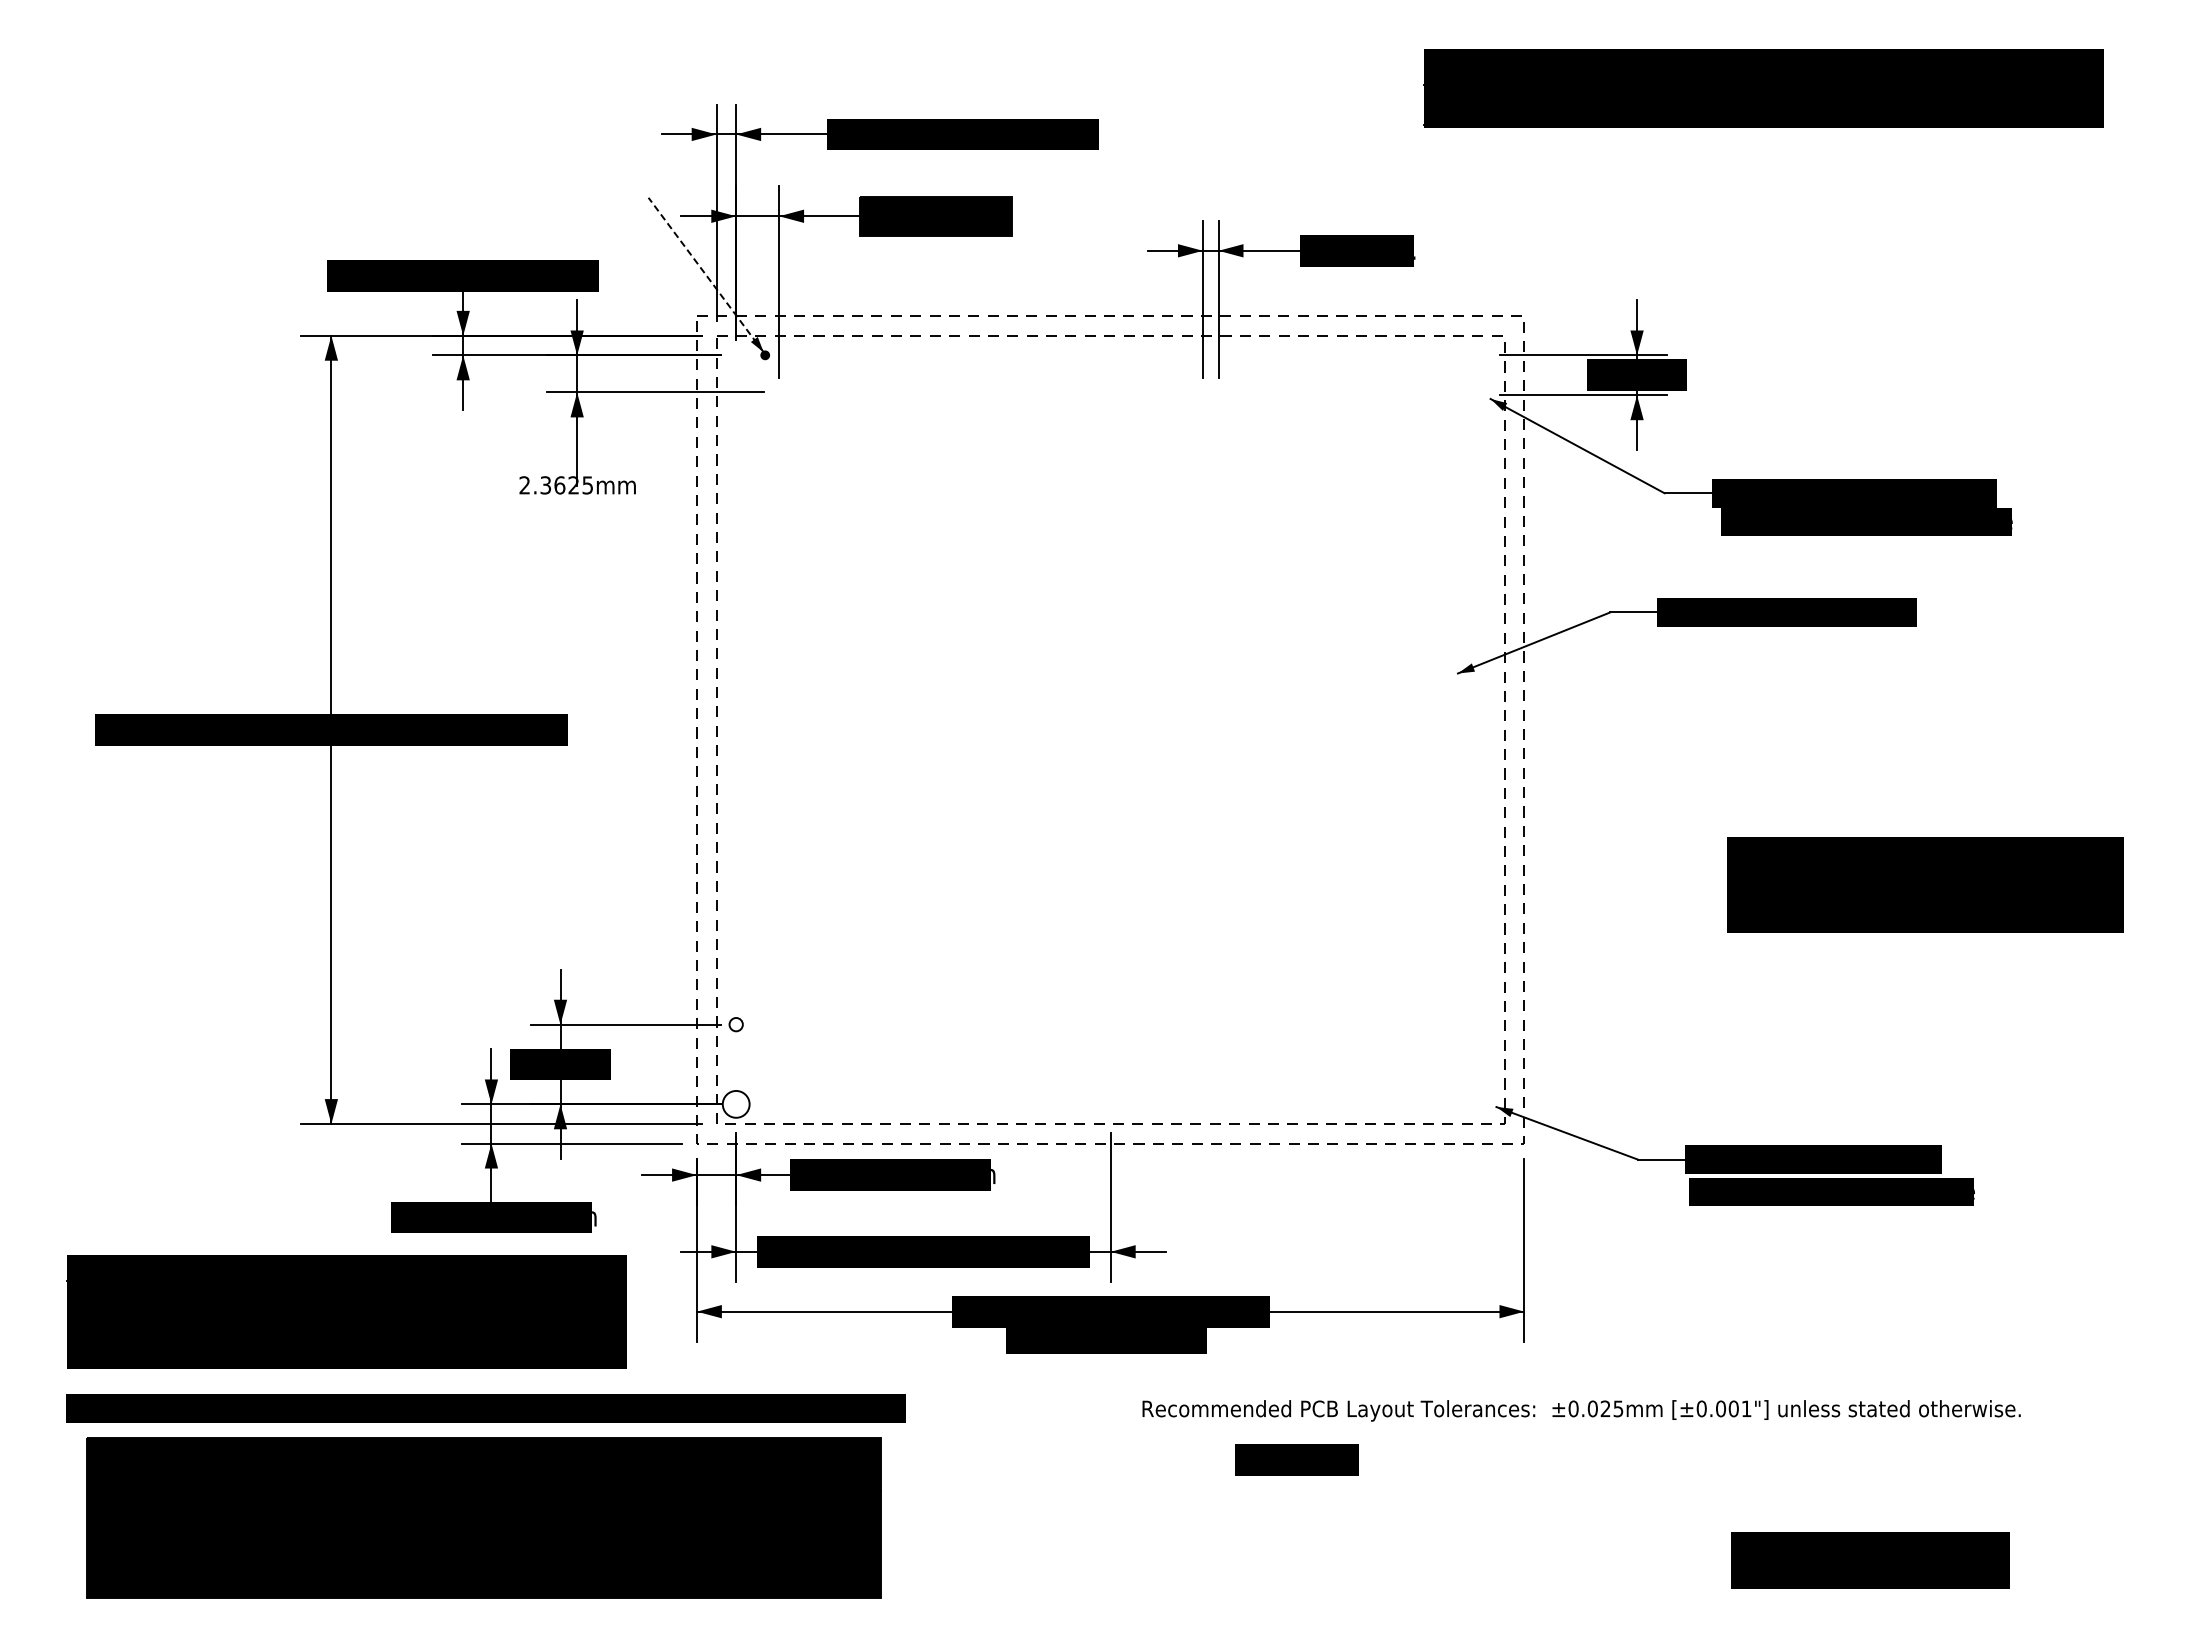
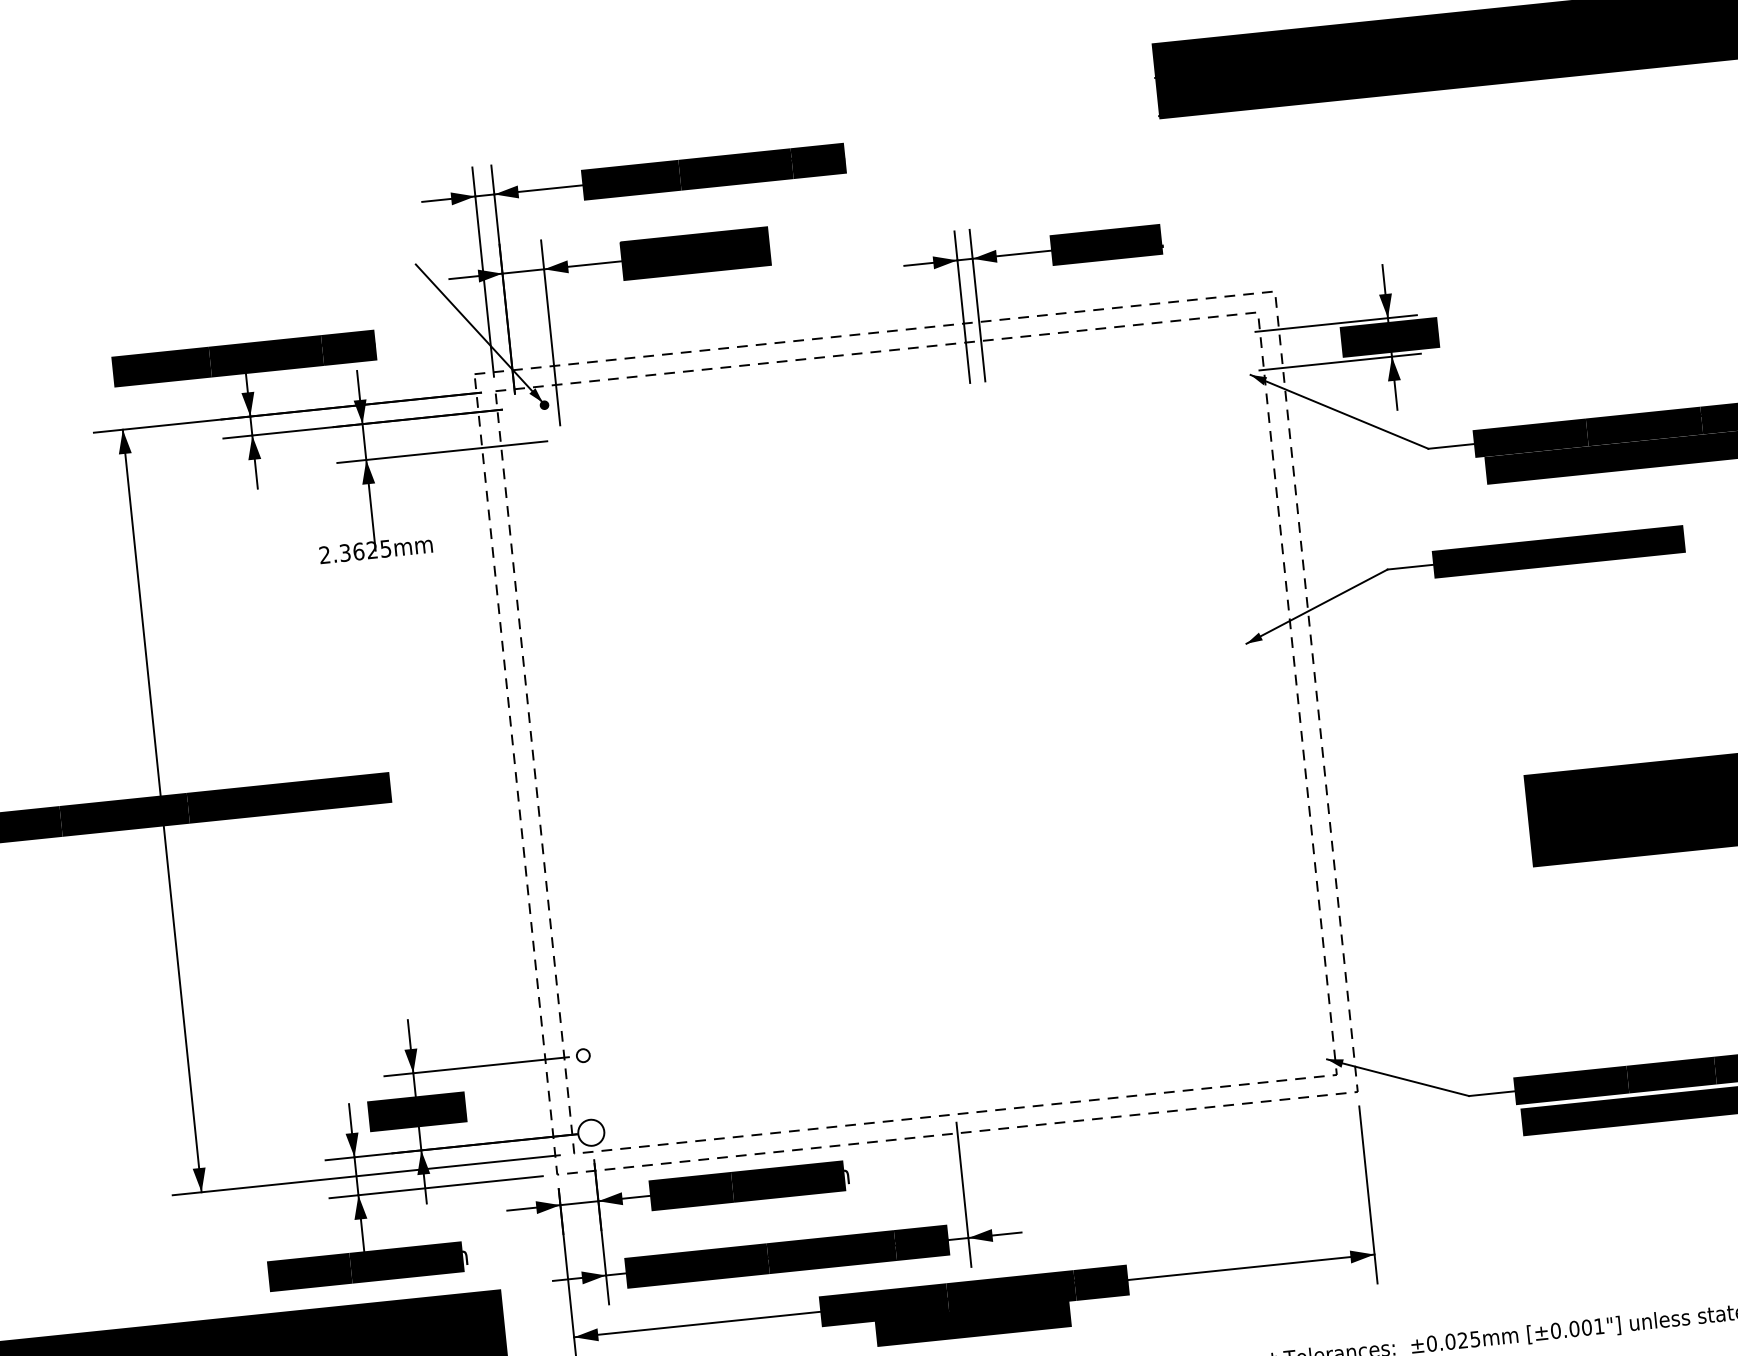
line: (705, 274) -> (478, 333), dashed -> solid

